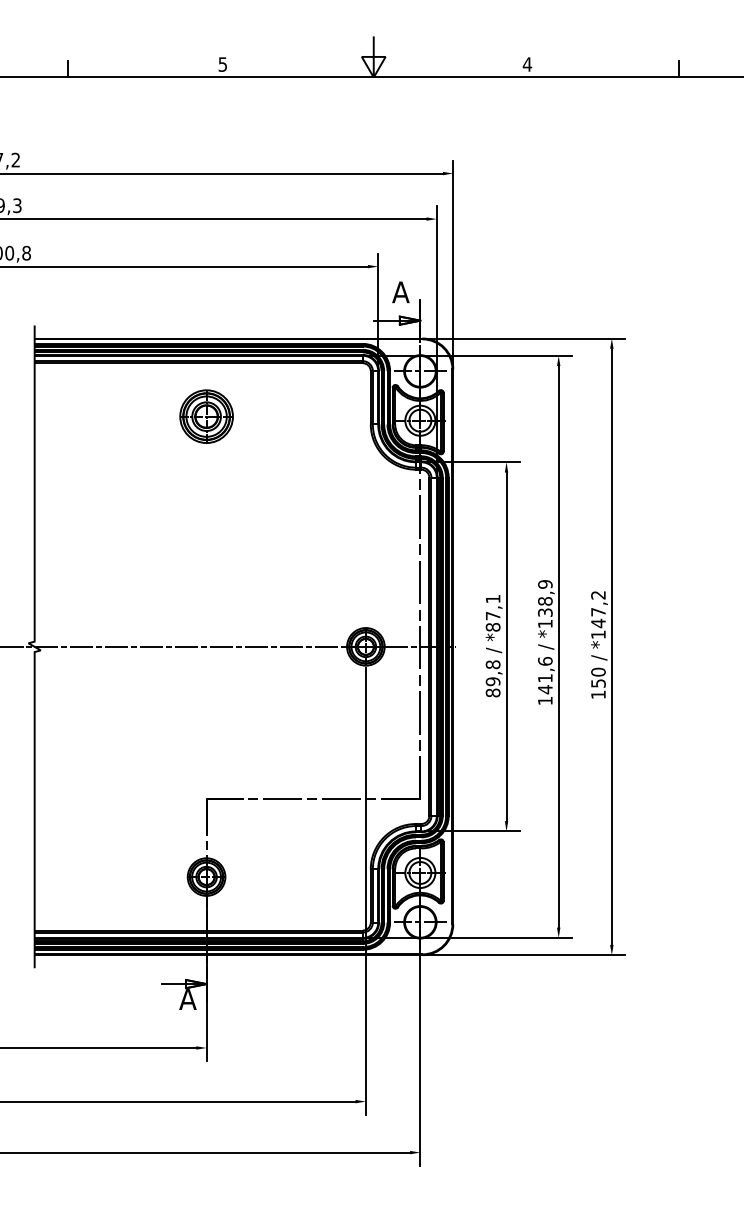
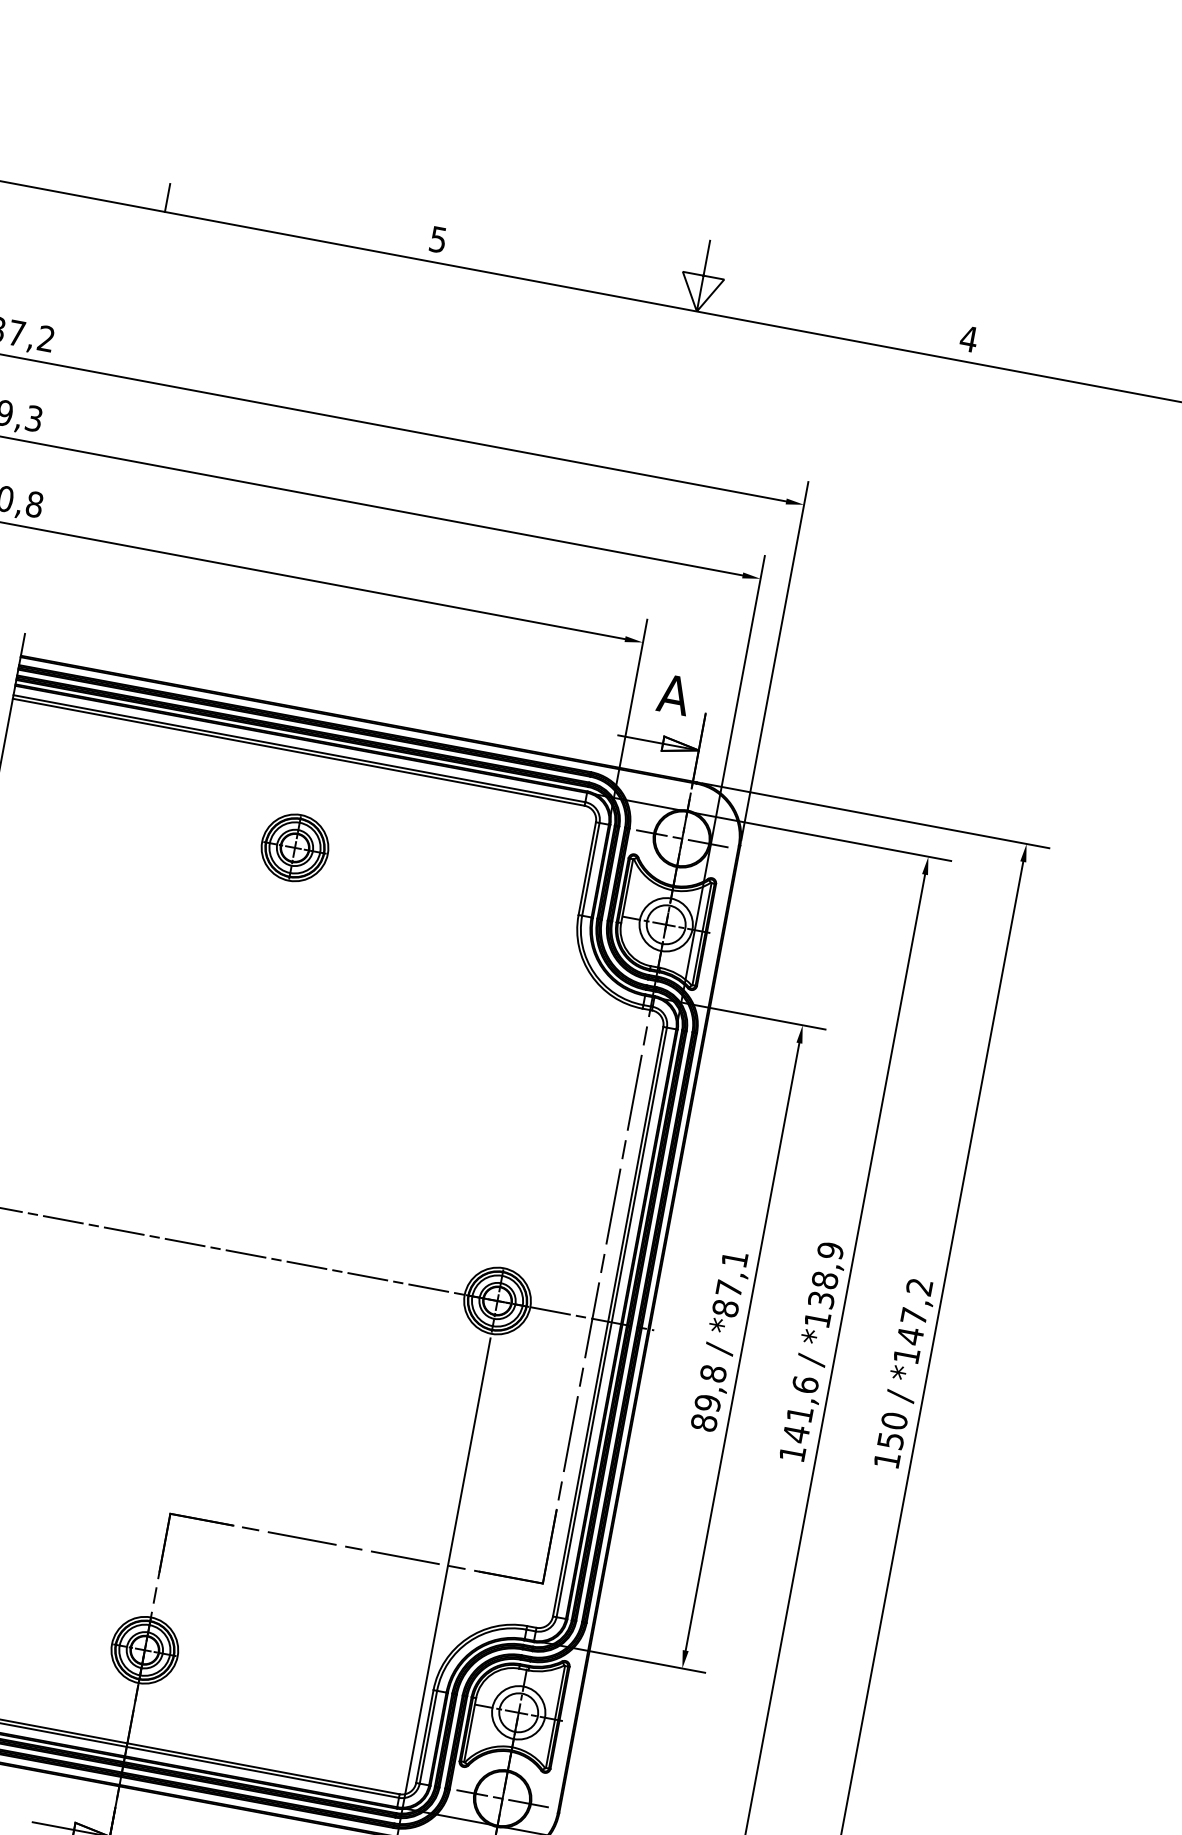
part: (206, 416) -> (294, 847), size x0.71

